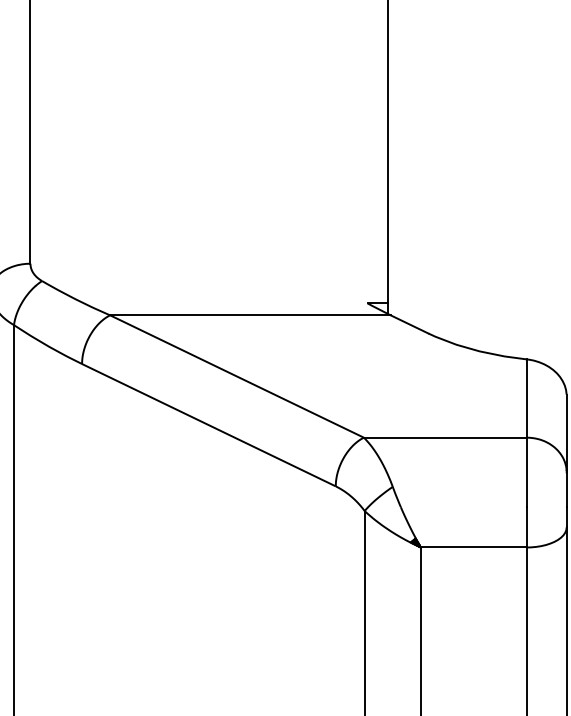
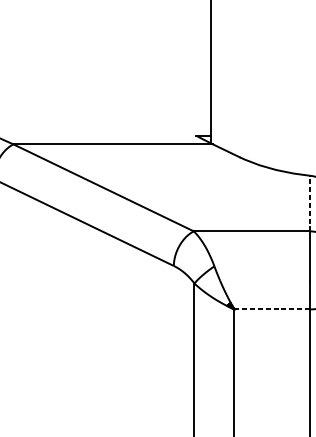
line: (526, 398) -> (309, 203), solid -> dashed
line: (473, 547) -> (271, 309), solid -> dashed

